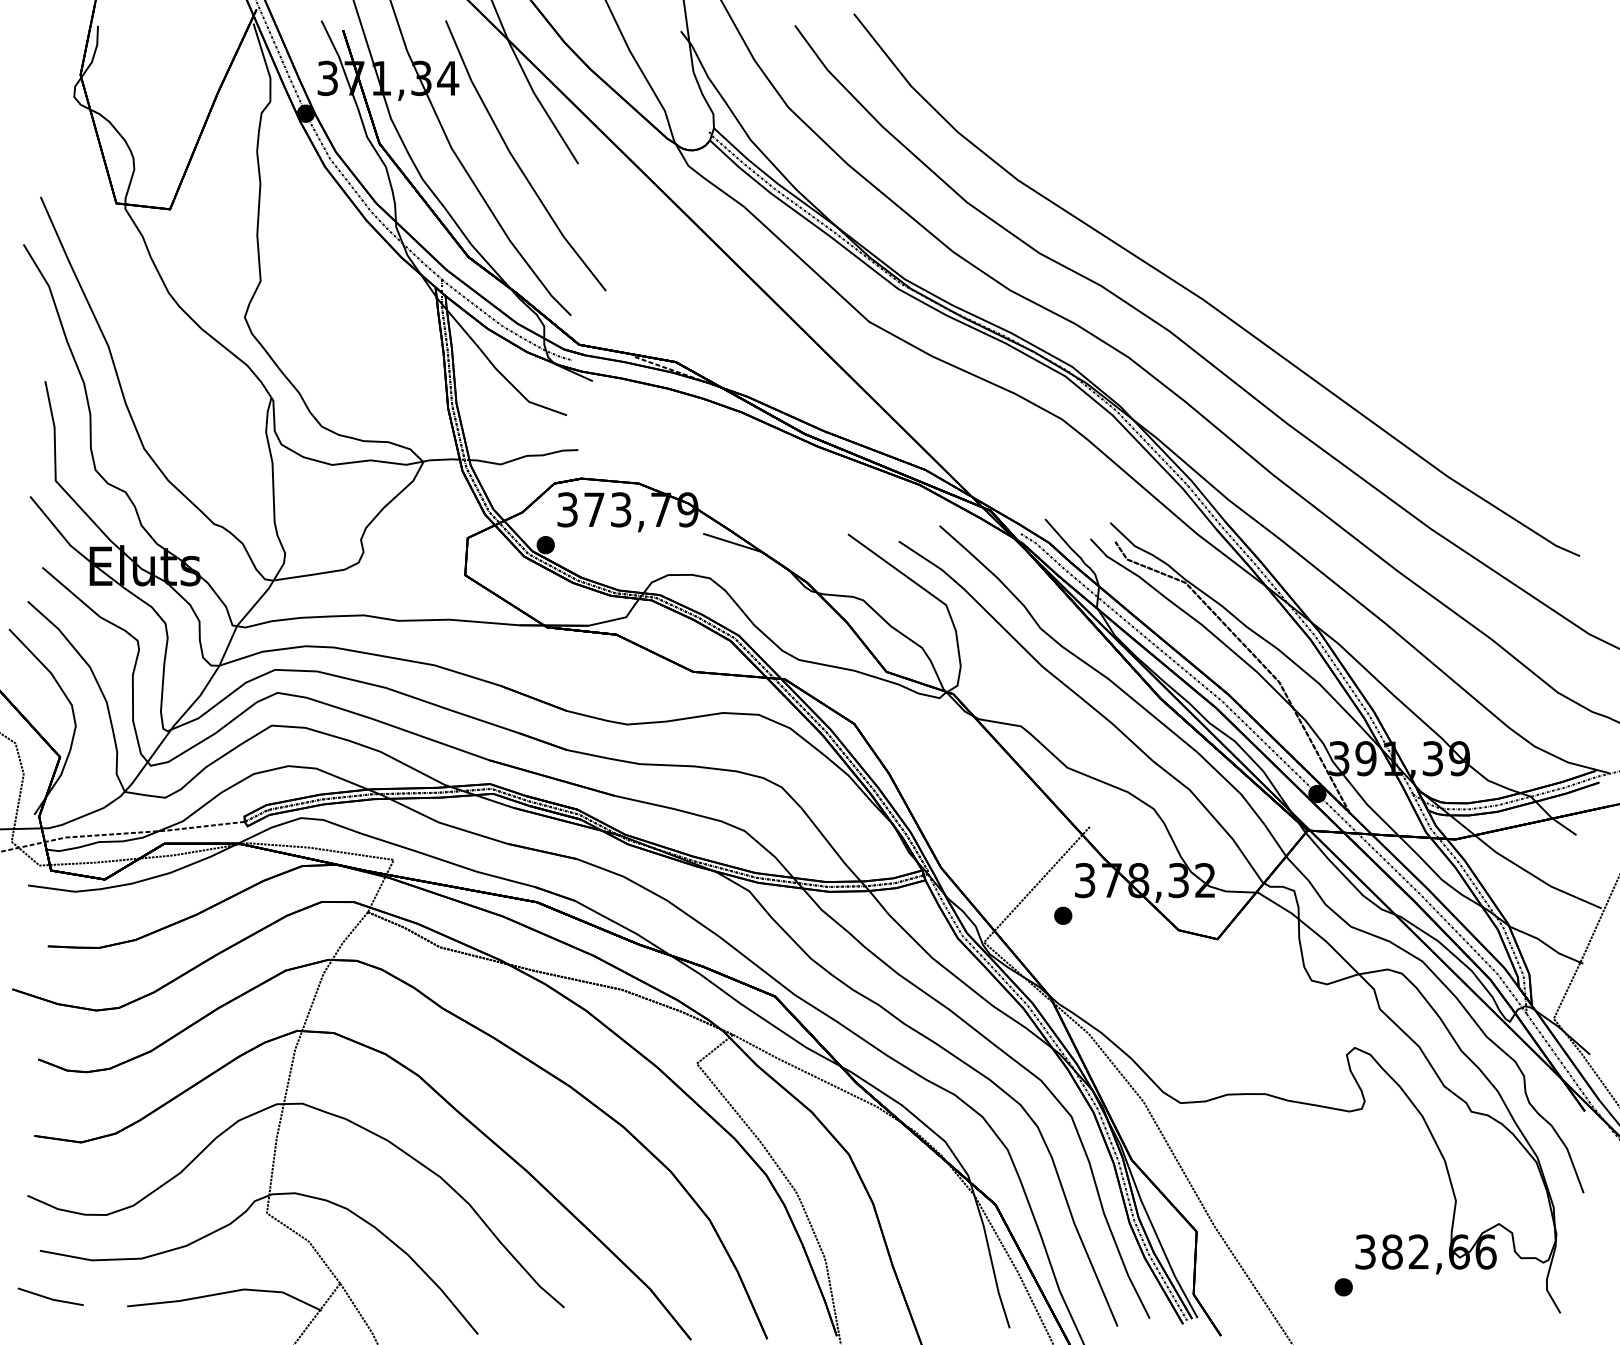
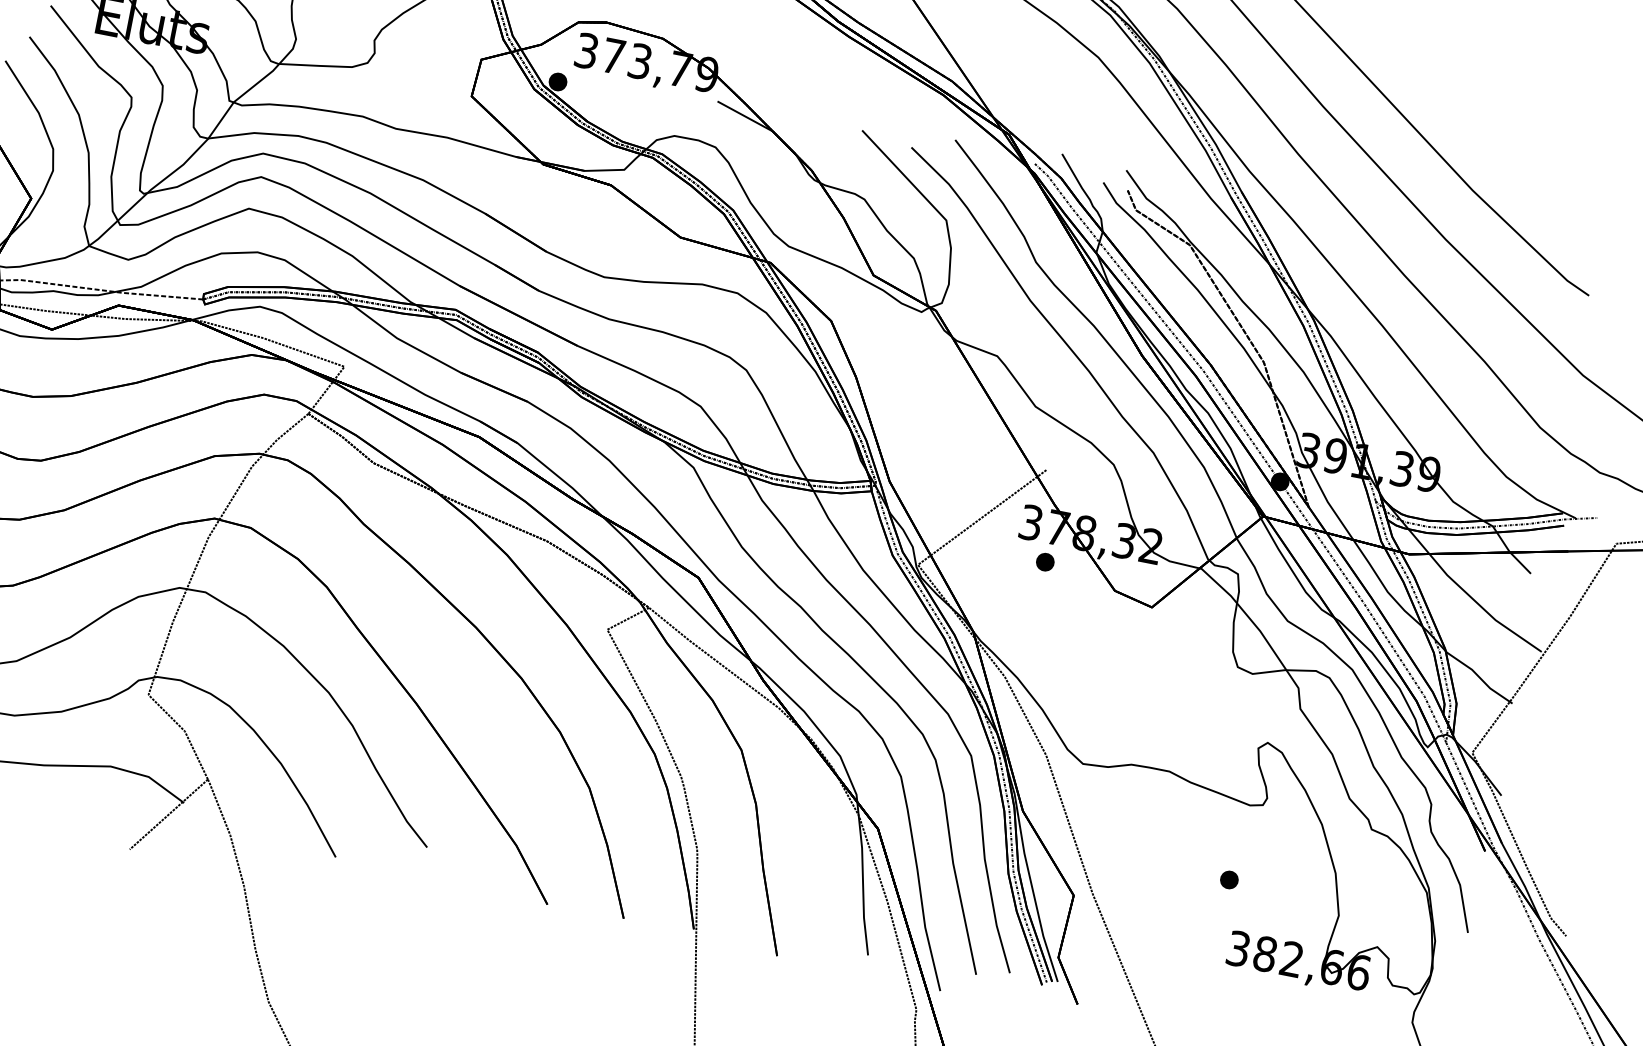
part: (1063, 915) -> (1045, 561), moved
part: (1343, 1287) -> (1229, 880), moved

